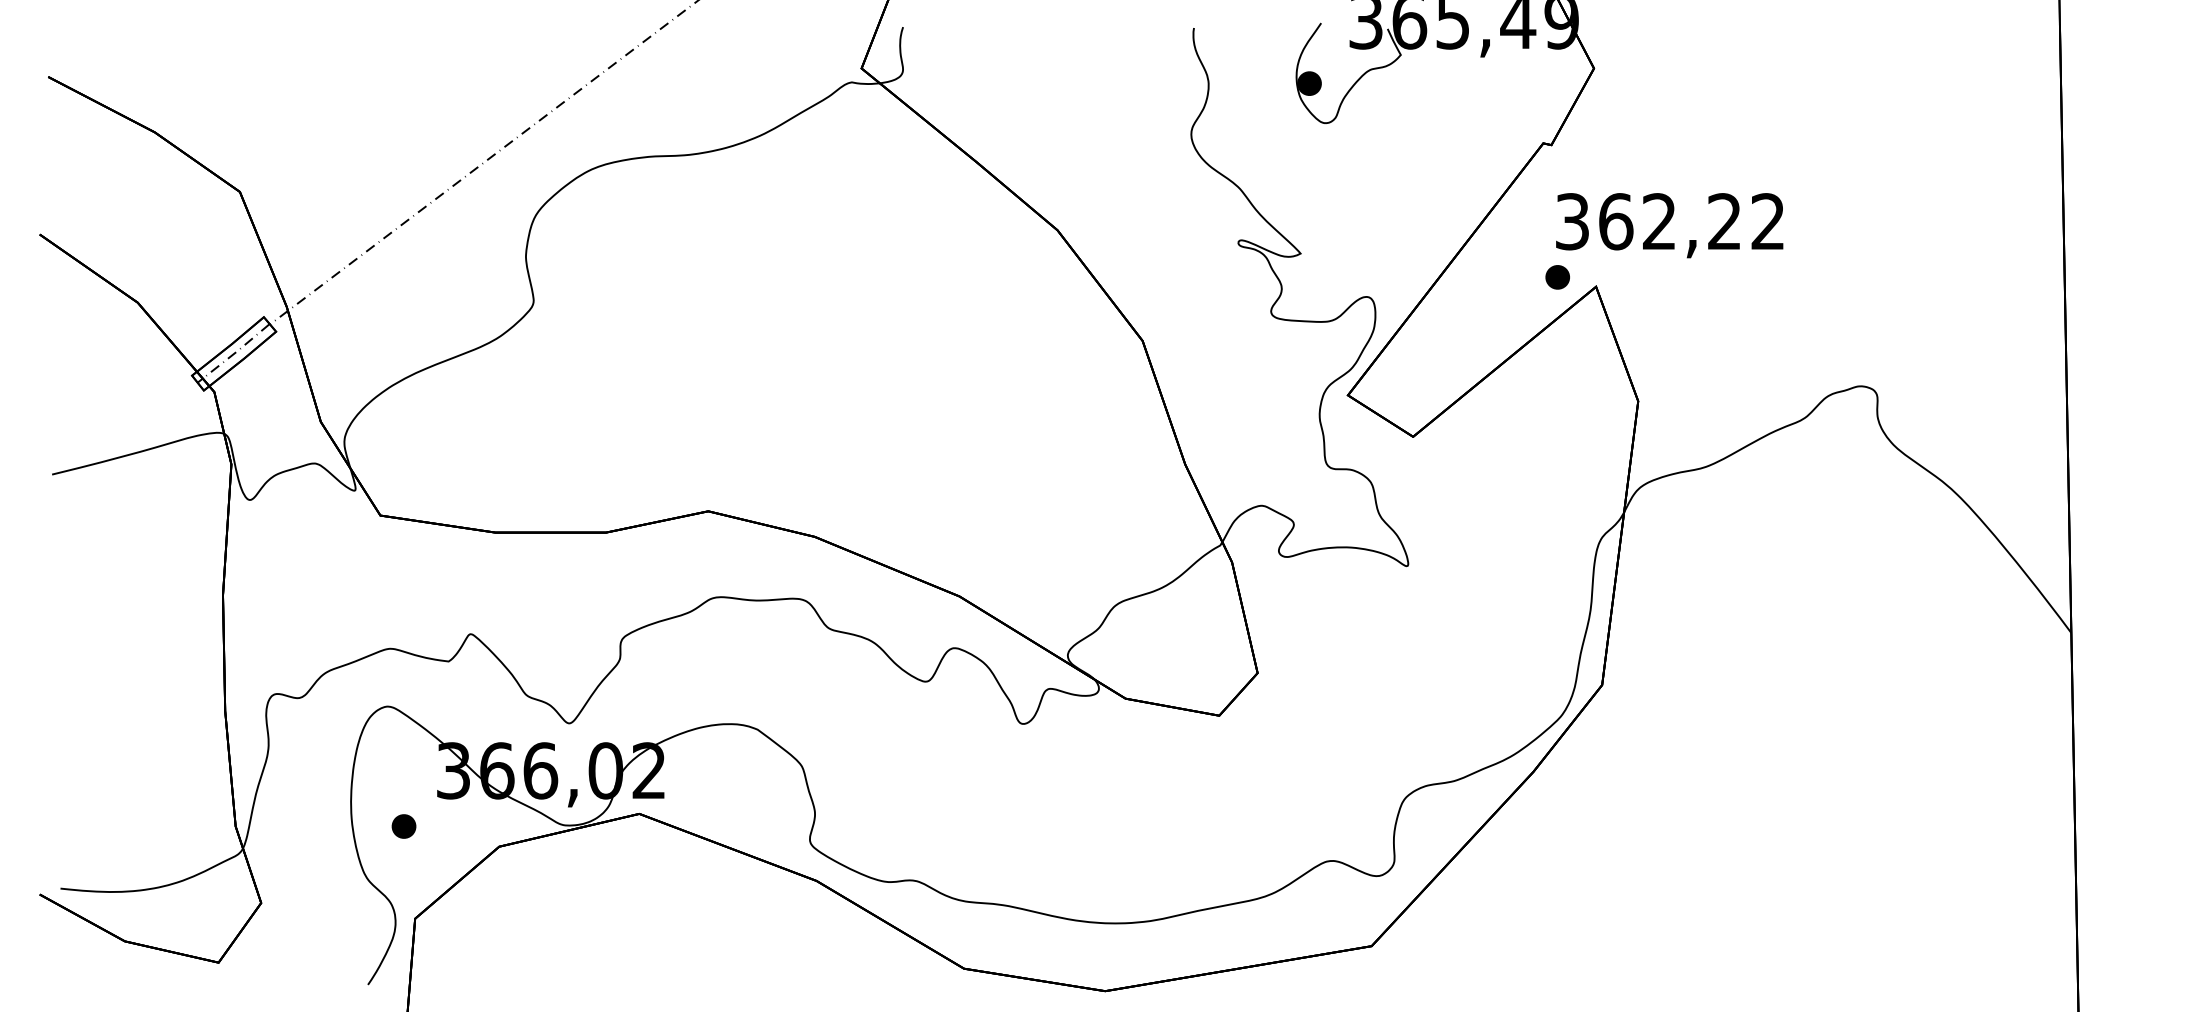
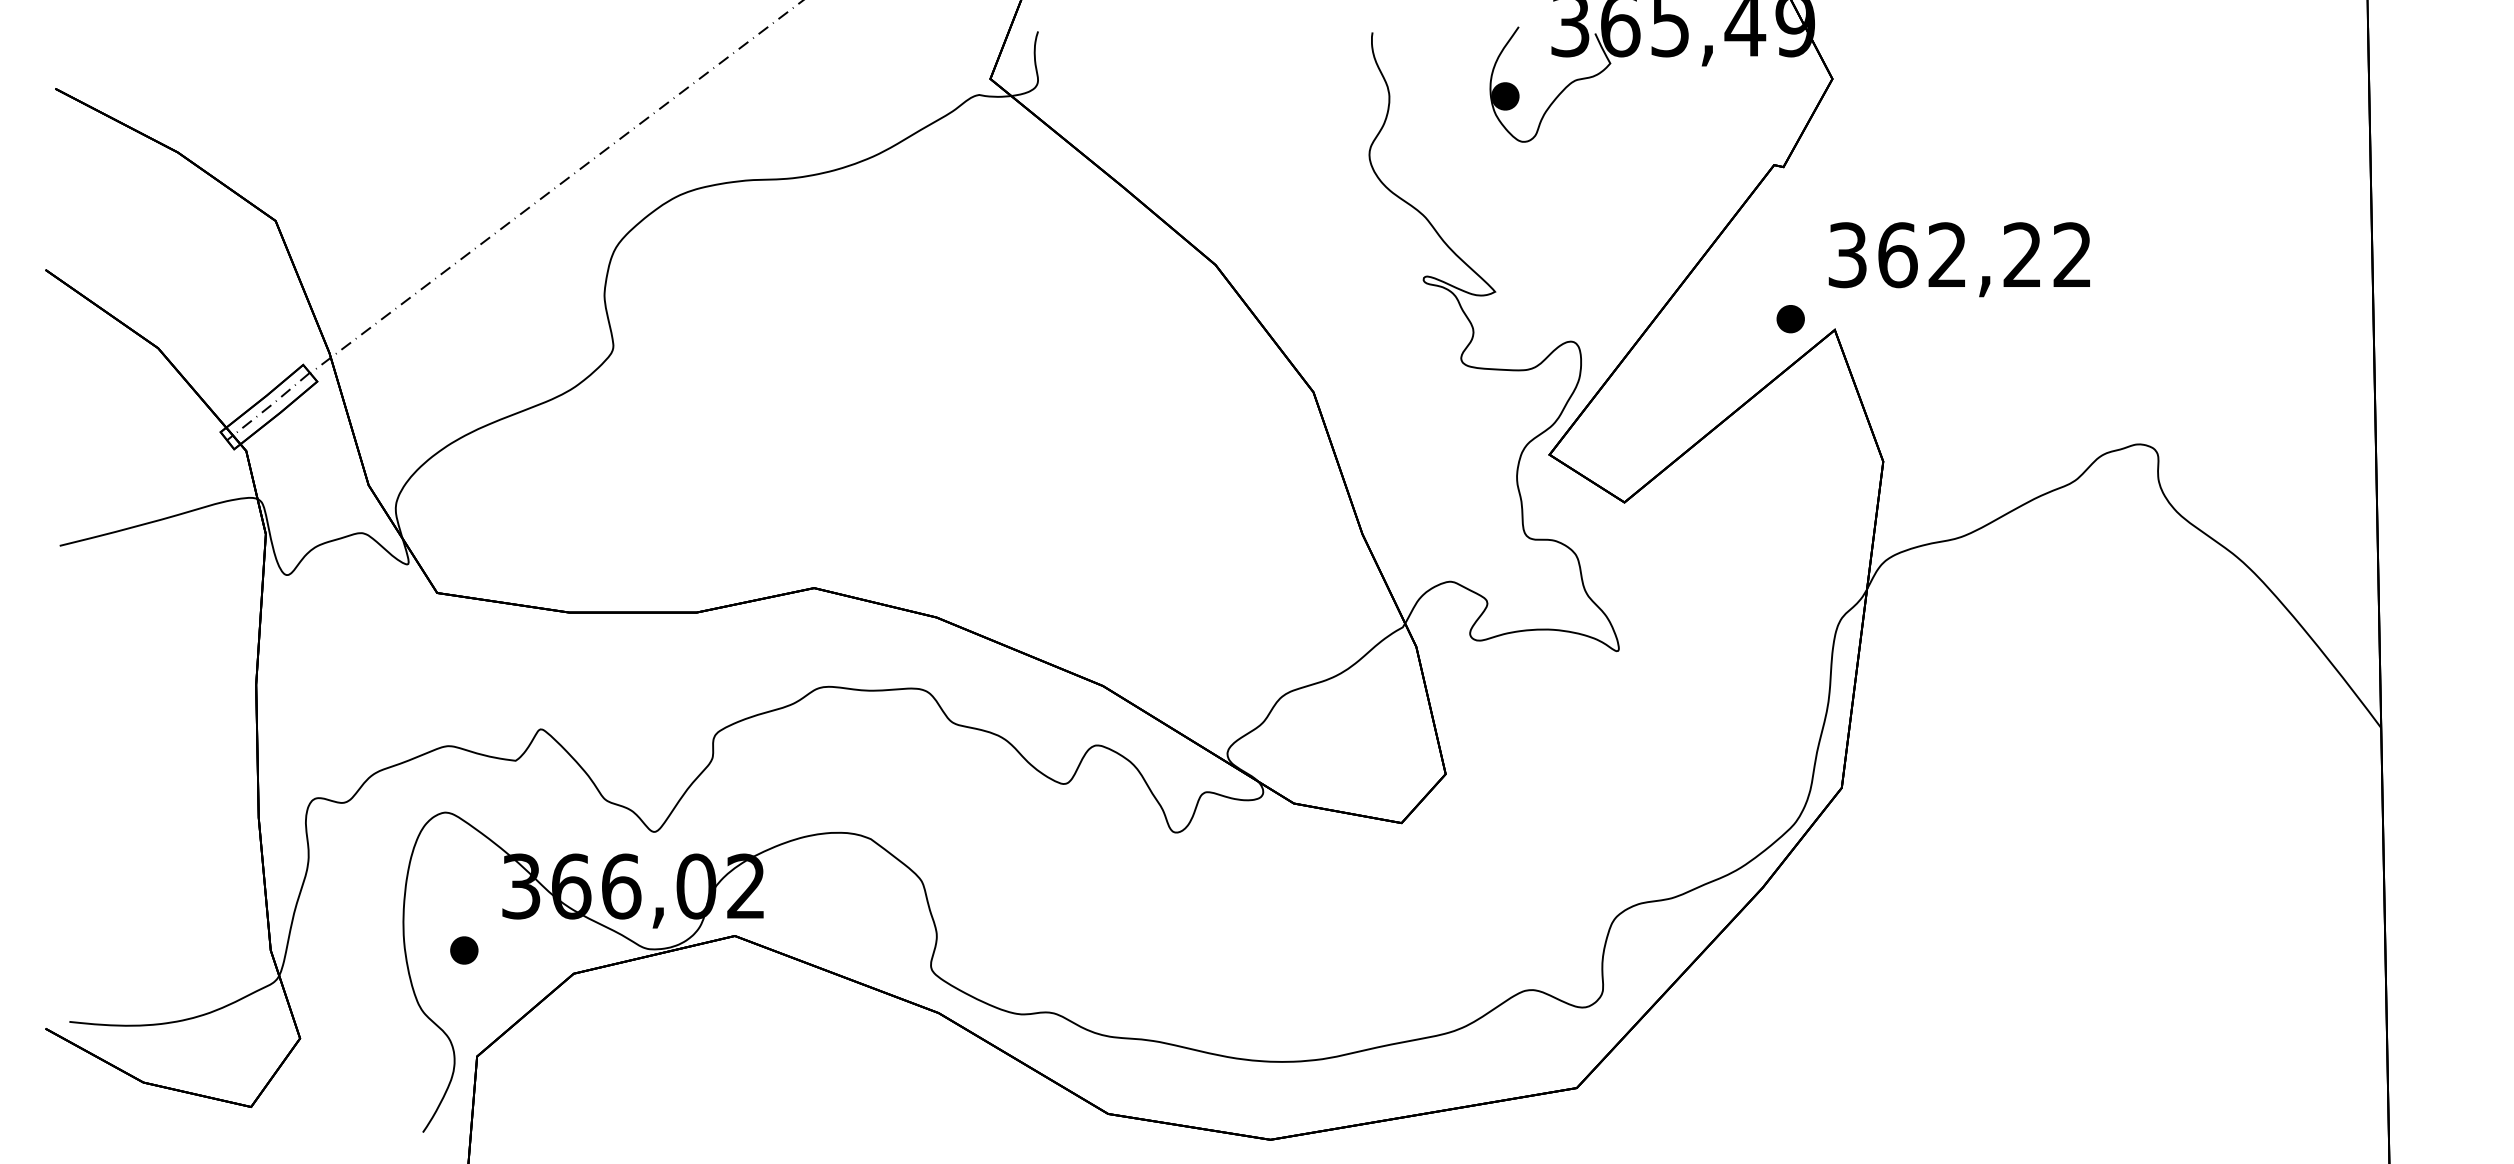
text: (1668, 225) -> (1958, 259), moved

